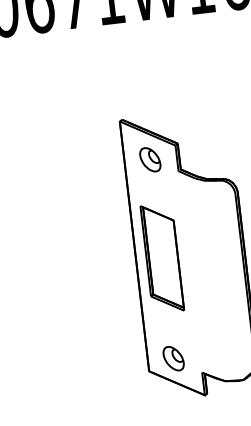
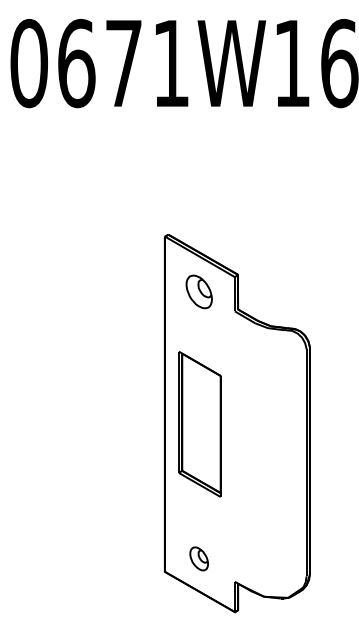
part: (173, 358) -> (198, 558), size x0.7

